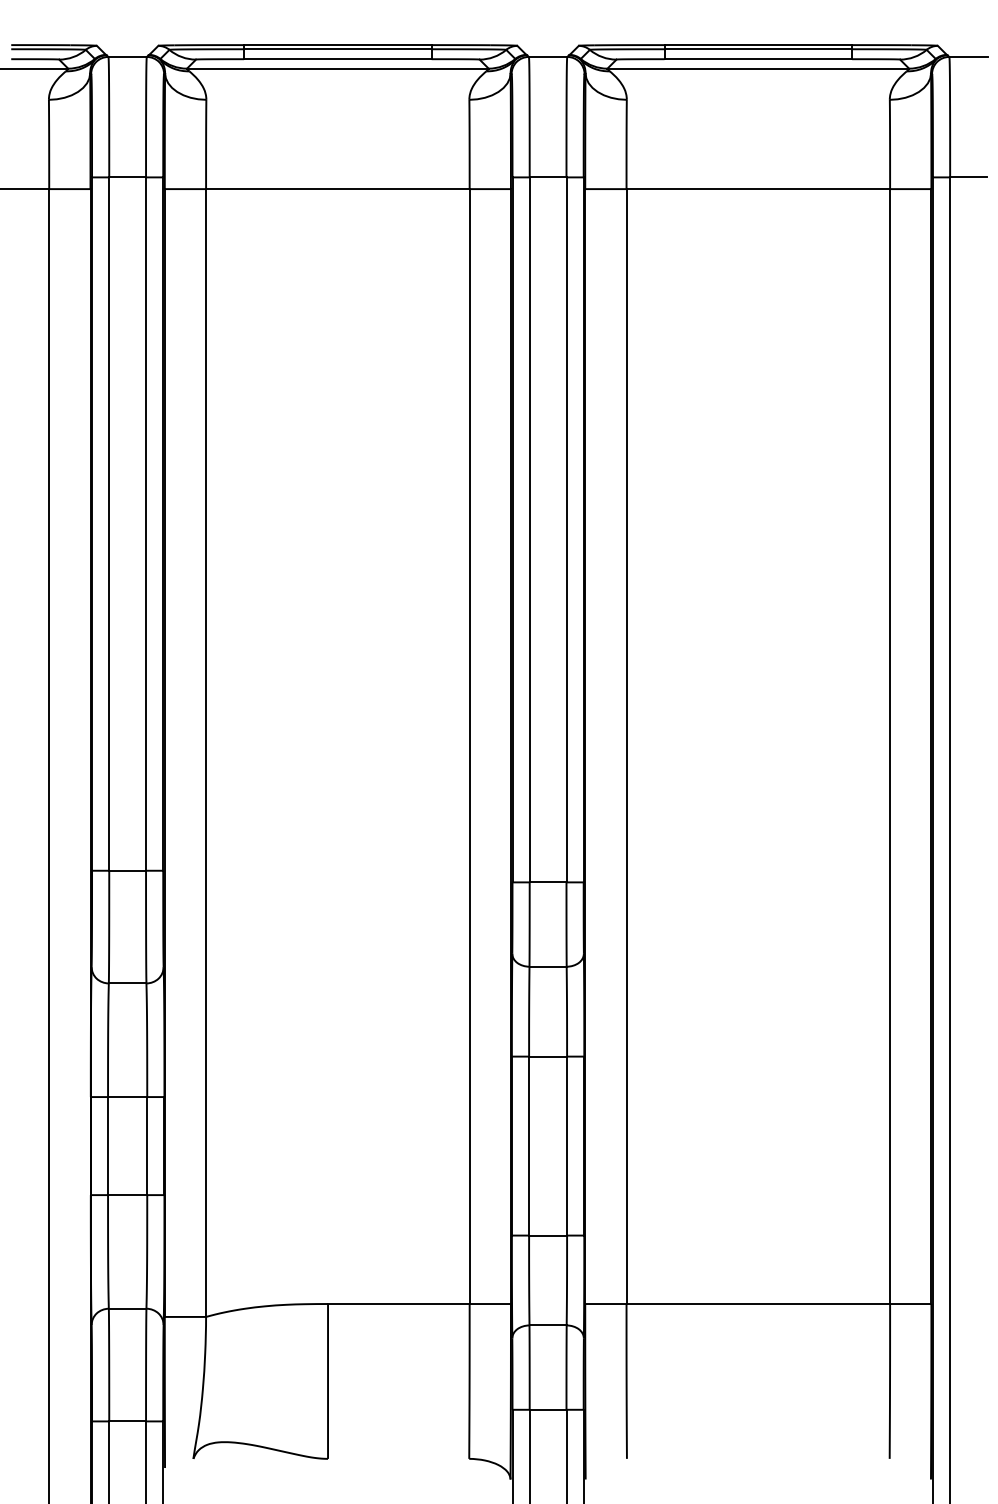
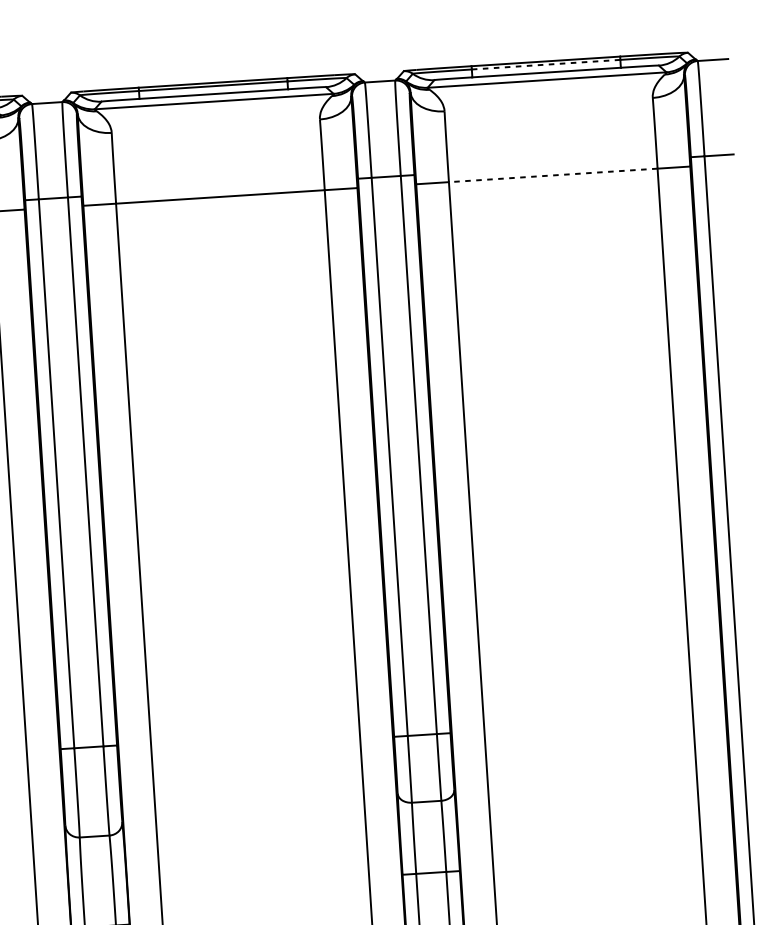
line: (758, 49) -> (546, 64), solid -> dashed
line: (758, 189) -> (553, 175), solid -> dashed

